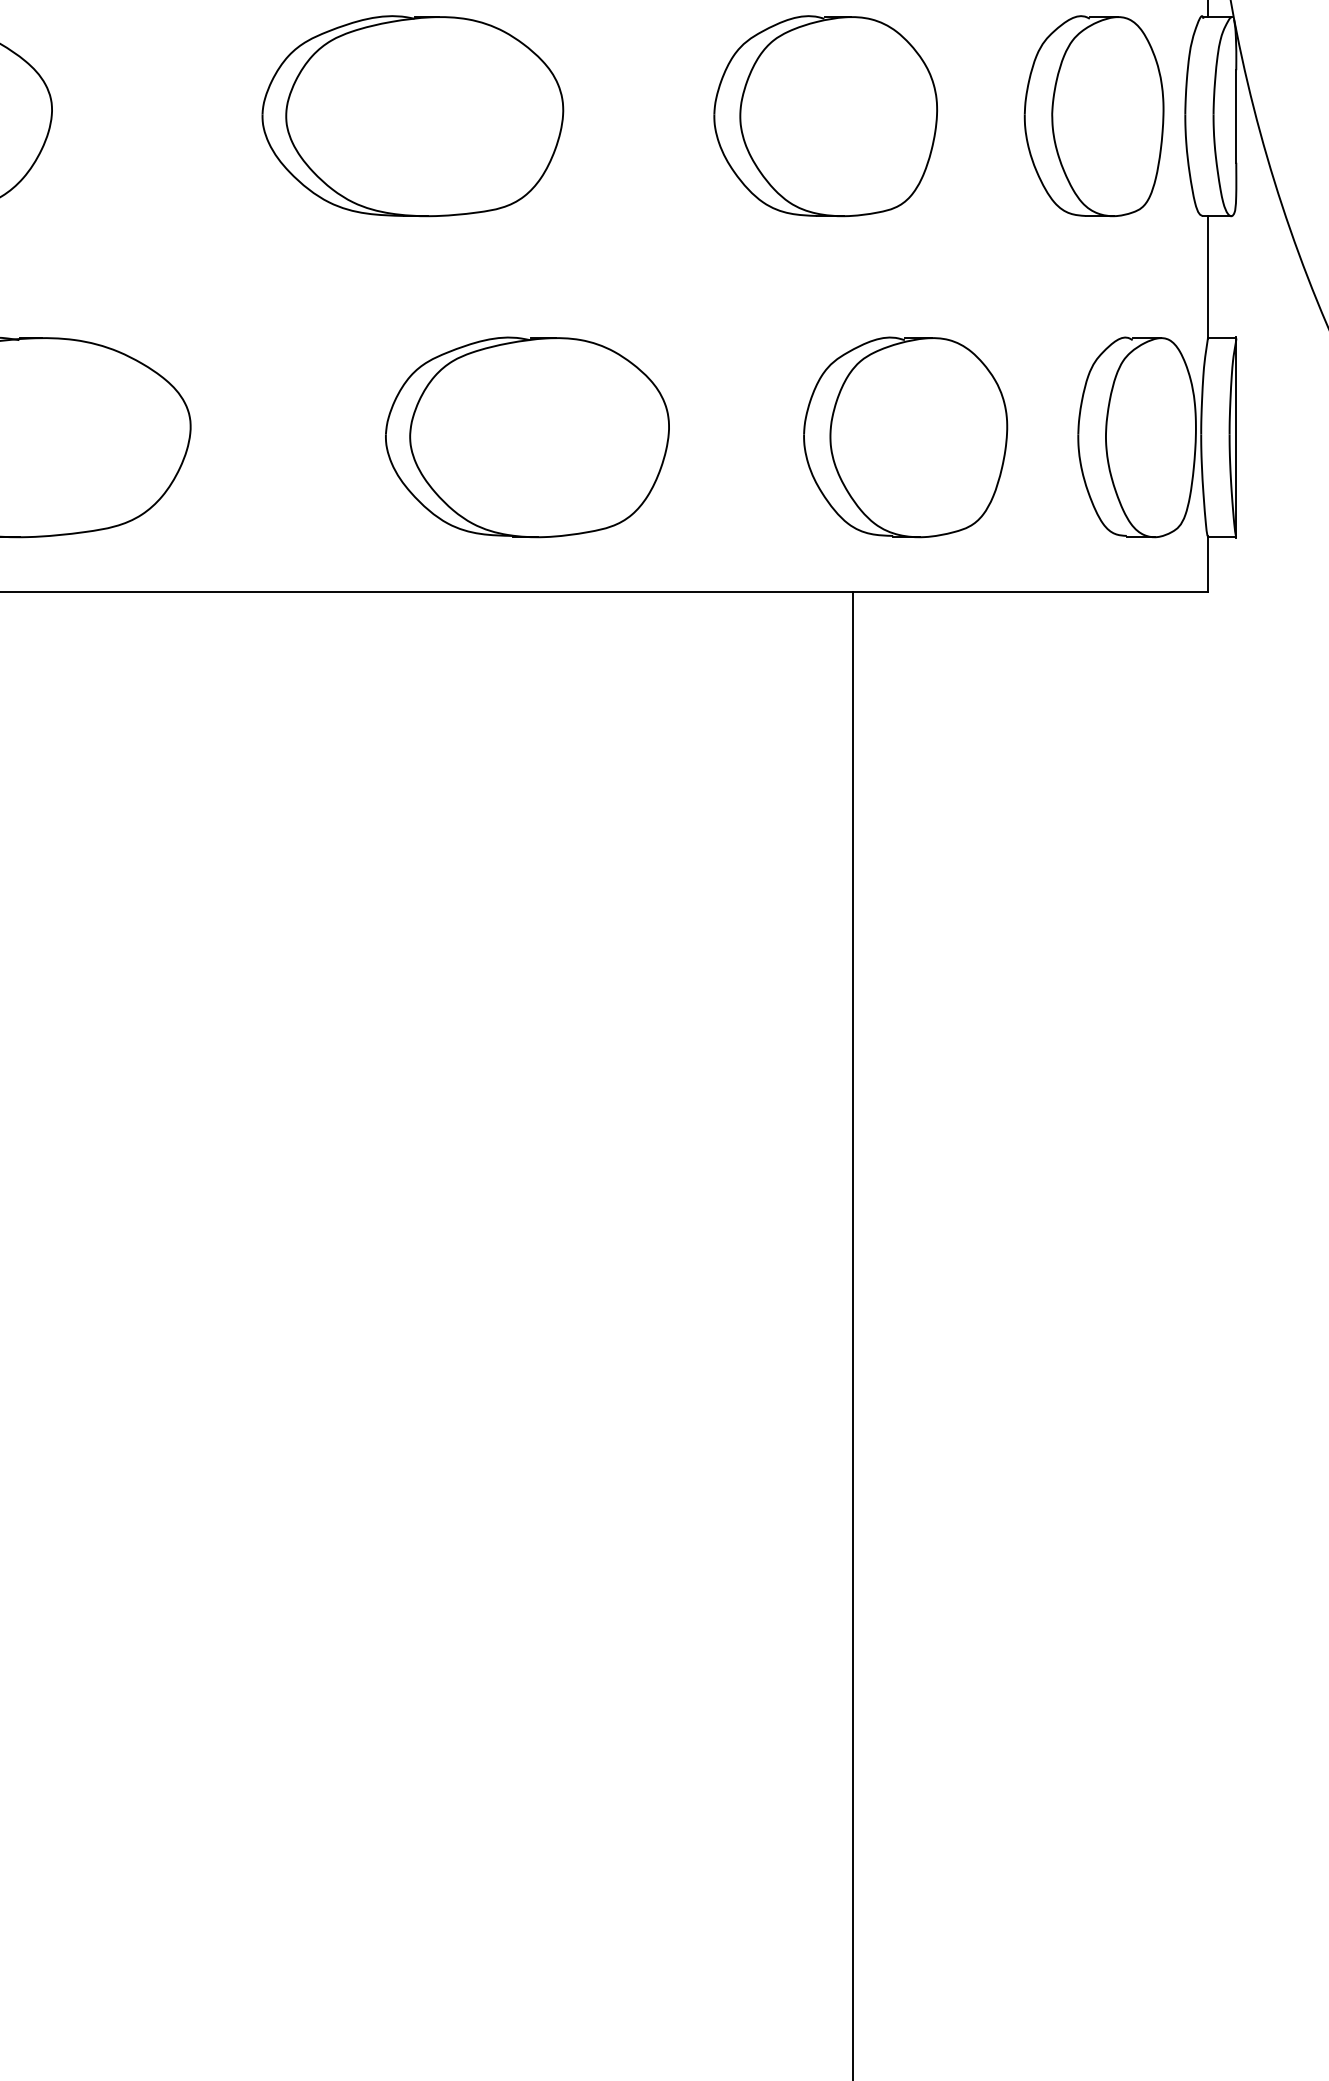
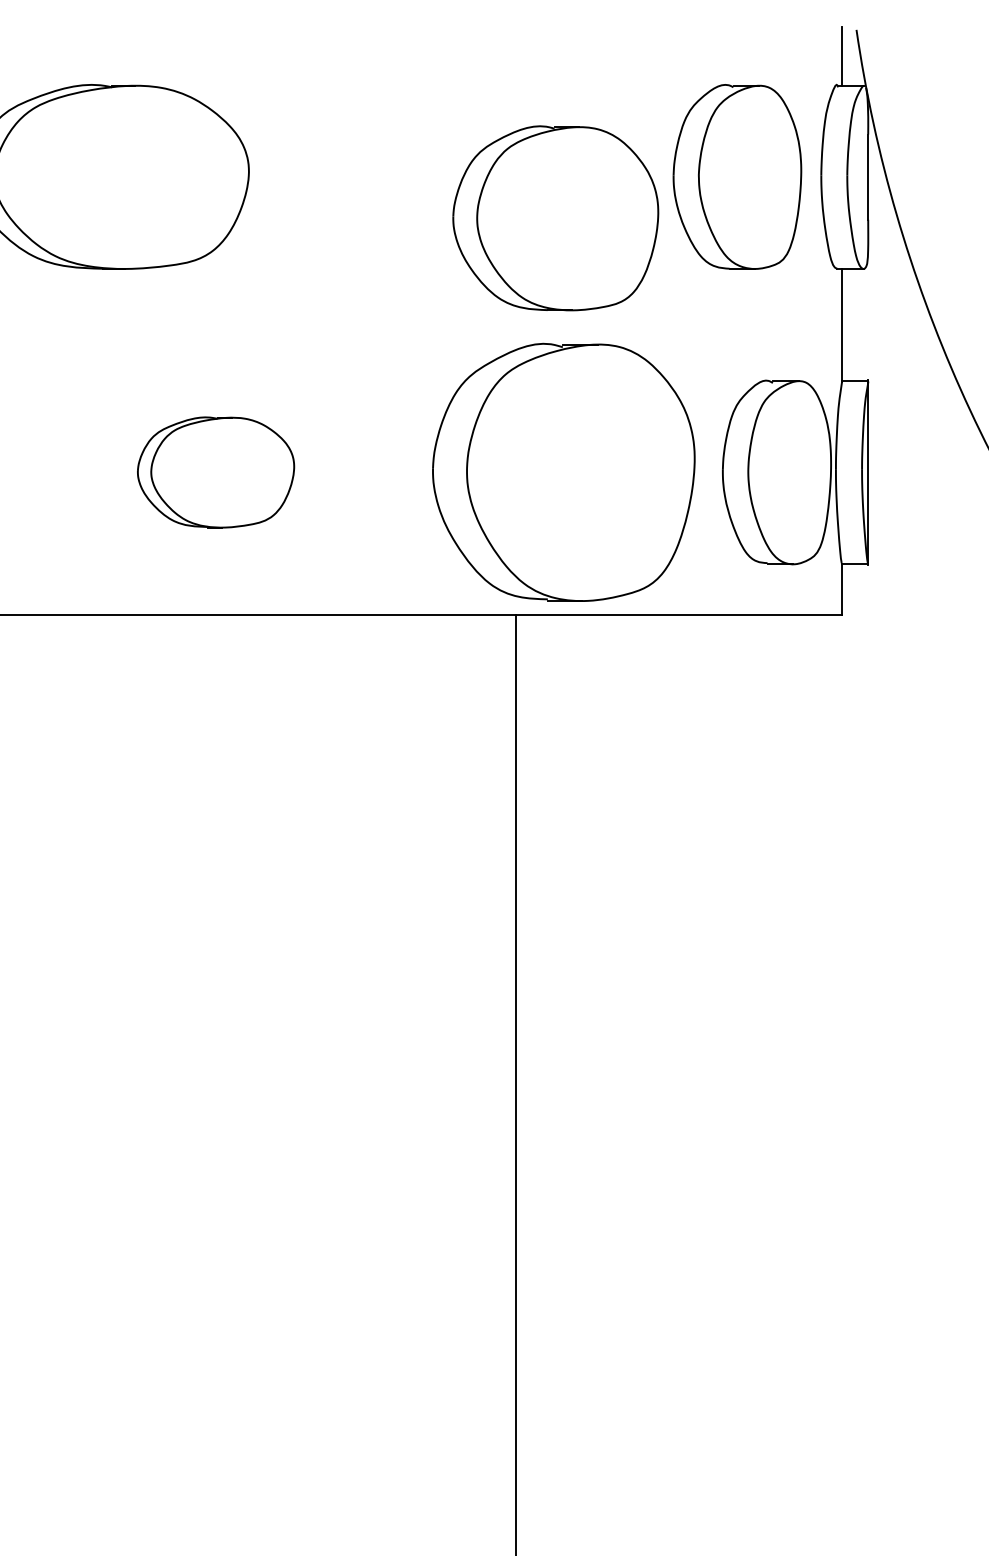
part: (825, 116) -> (555, 218), moved
part: (527, 437) -> (216, 472), size x0.6
part: (905, 437) -> (563, 472), size x1.4

